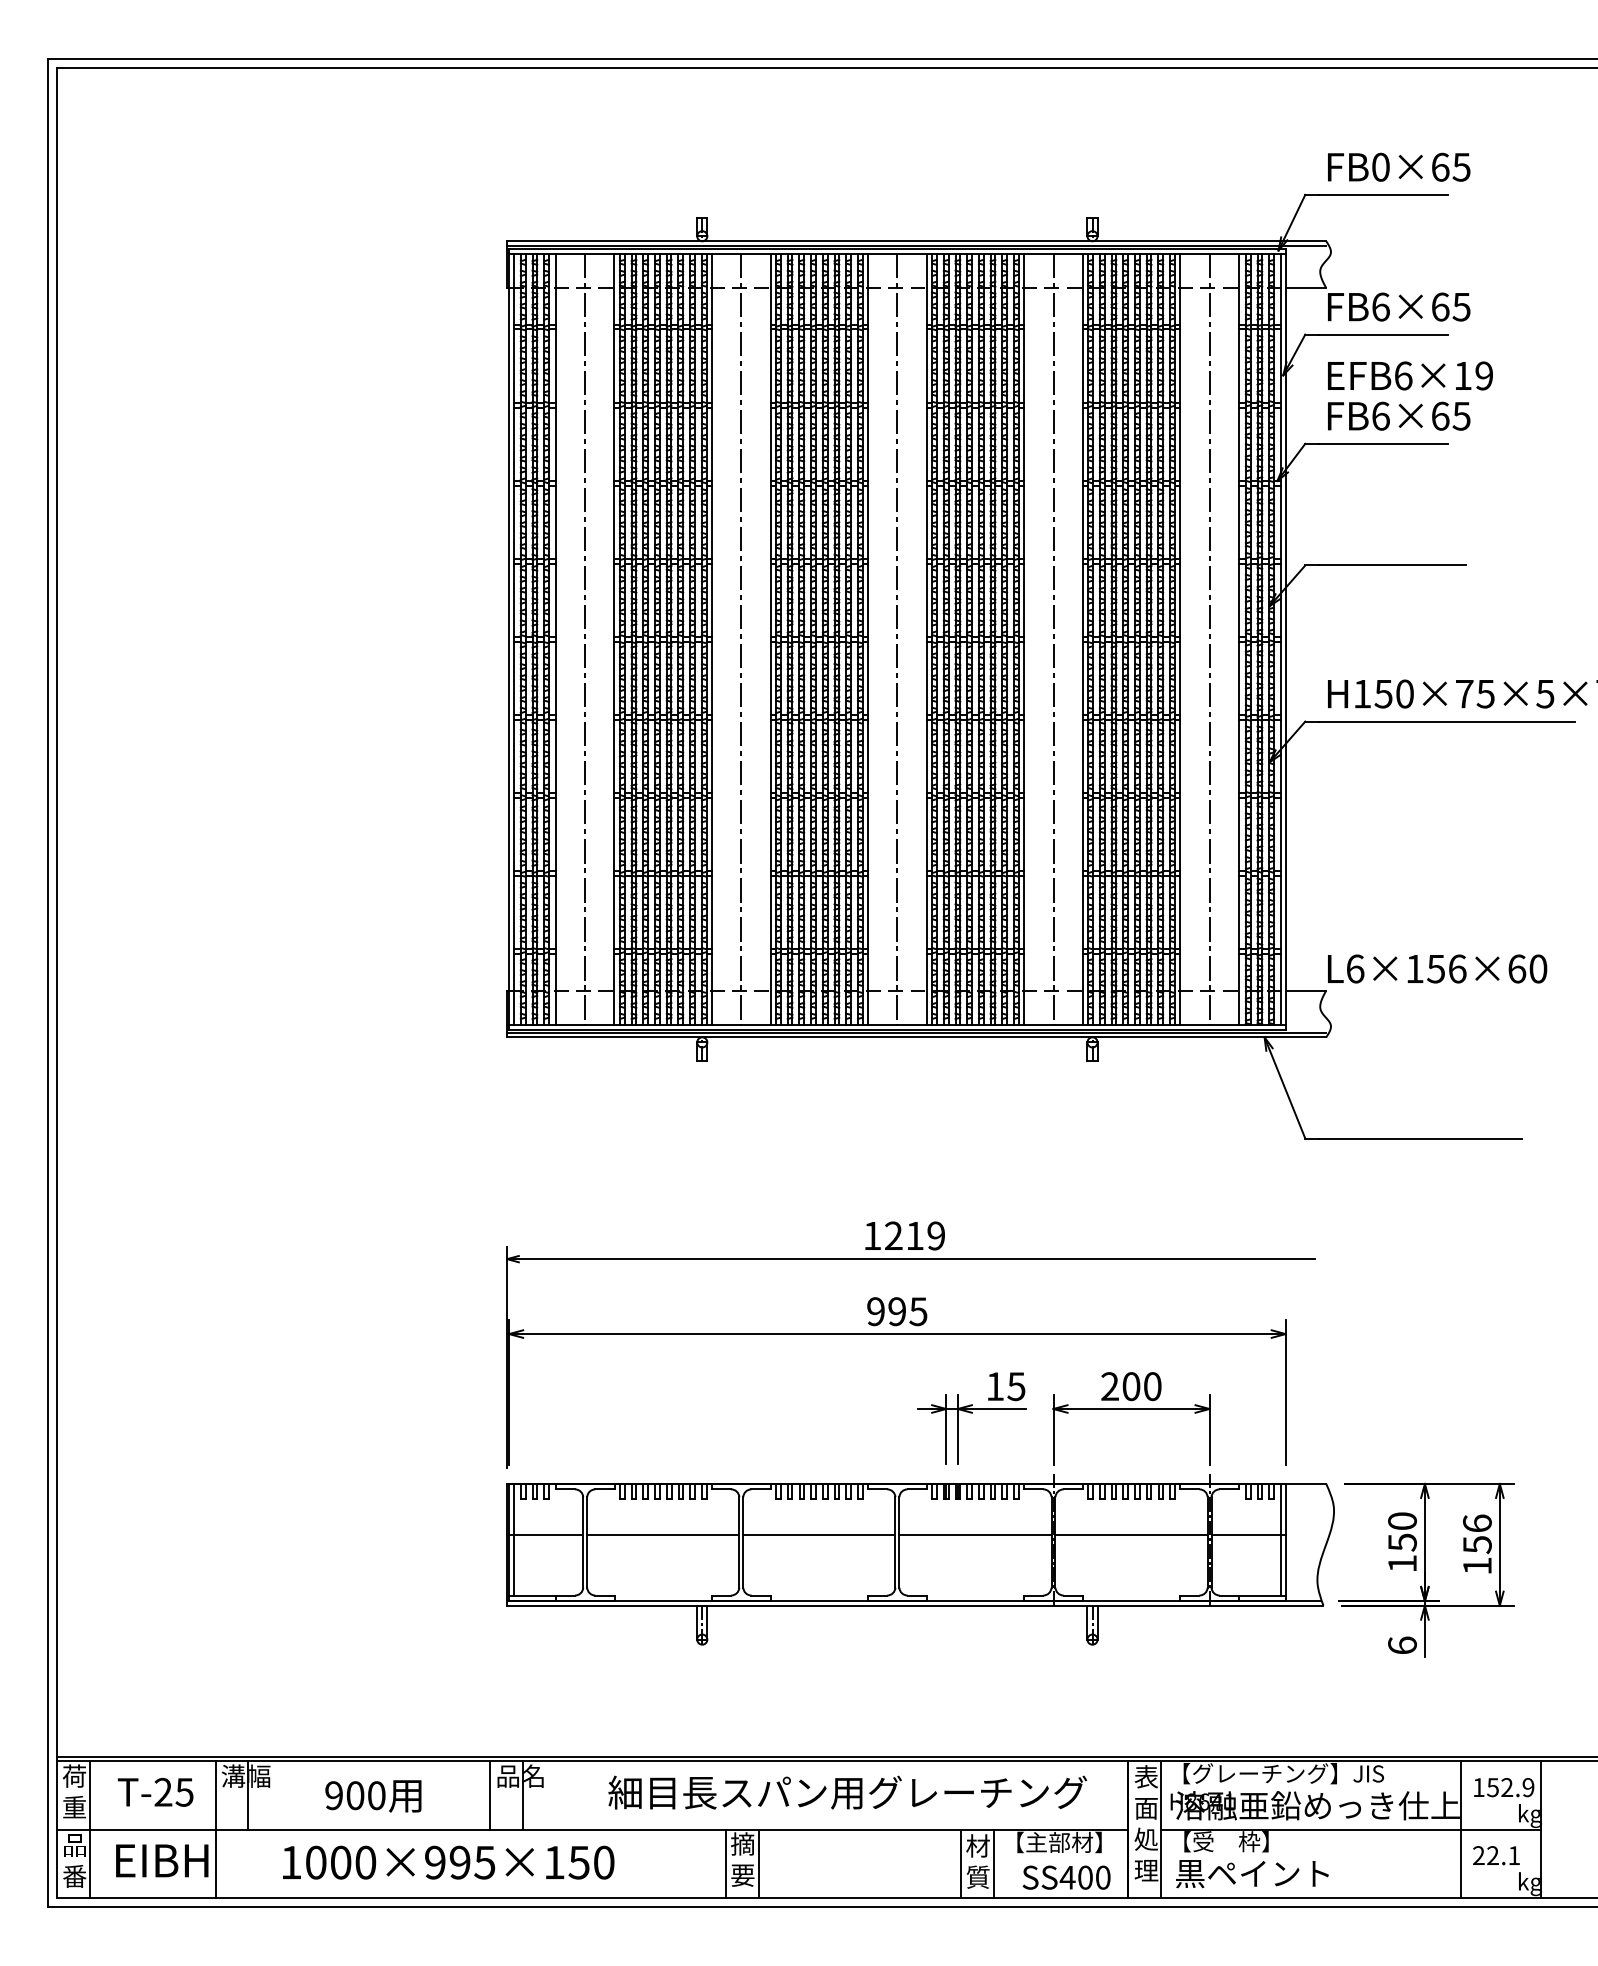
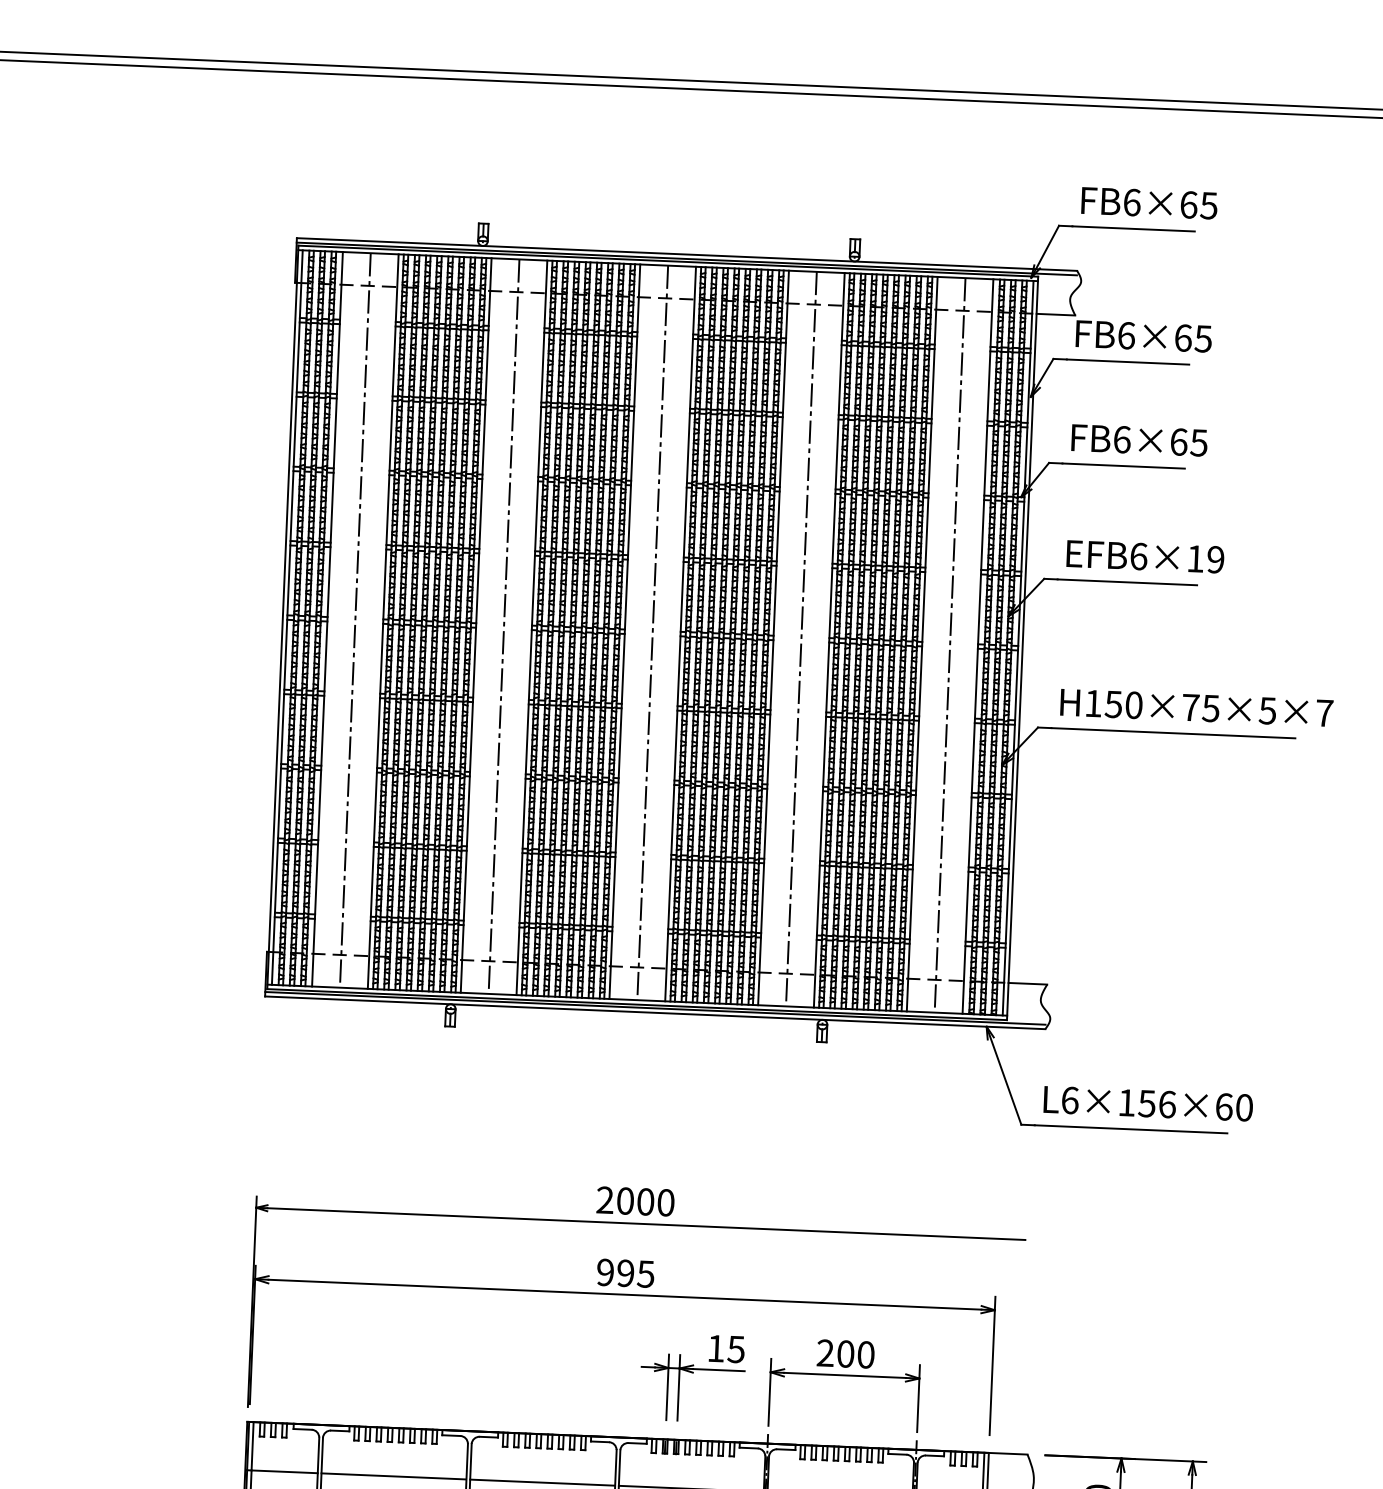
text: (1380, 166) -> (1131, 201), FB0×65 -> FB6×65
text: (1410, 375) -> (1145, 556), moved
text: (1437, 968) -> (1148, 1103), moved
text: (904, 1235) -> (635, 1201), 1219 -> 2000

